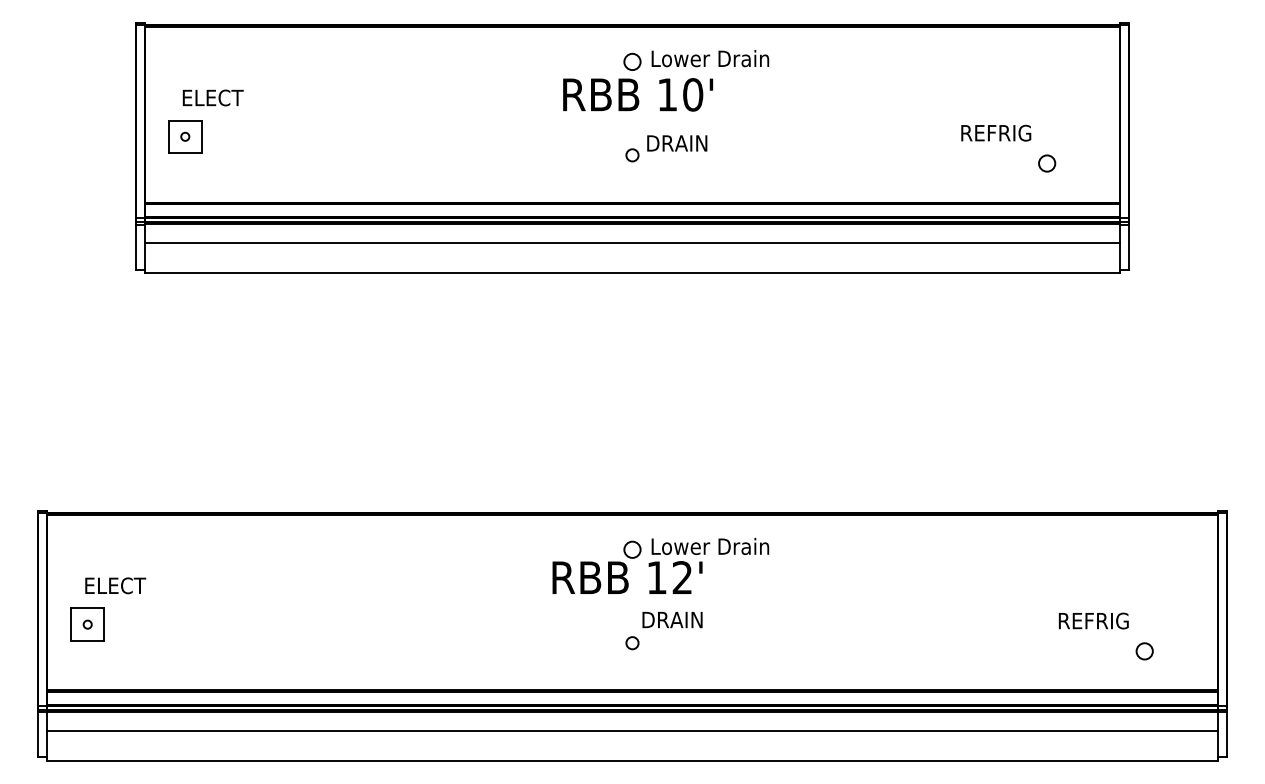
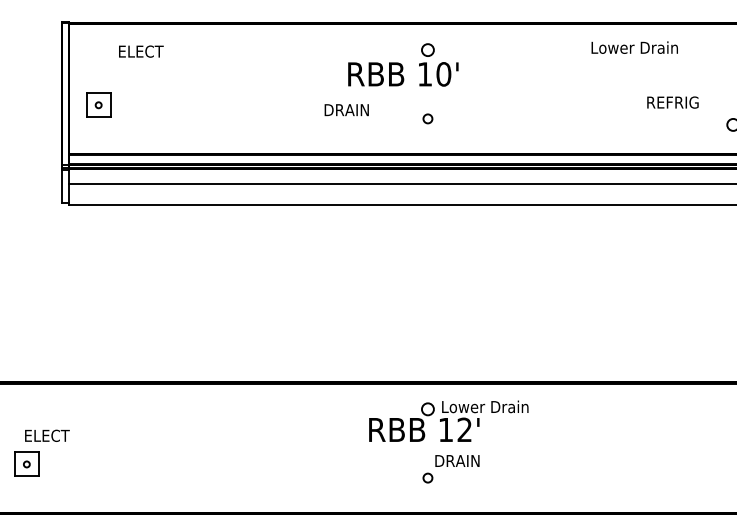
text: (710, 58) -> (634, 47), moved
text: (638, 94) -> (403, 74), moved
text: (212, 97) -> (140, 51), moved
text: (996, 132) -> (673, 102), moved
text: (677, 143) -> (346, 110), moved

